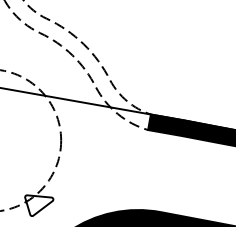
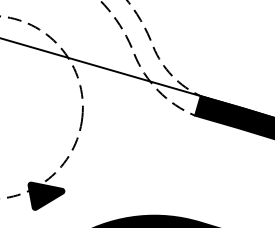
fill: (39, 205) -> (45, 197), added

